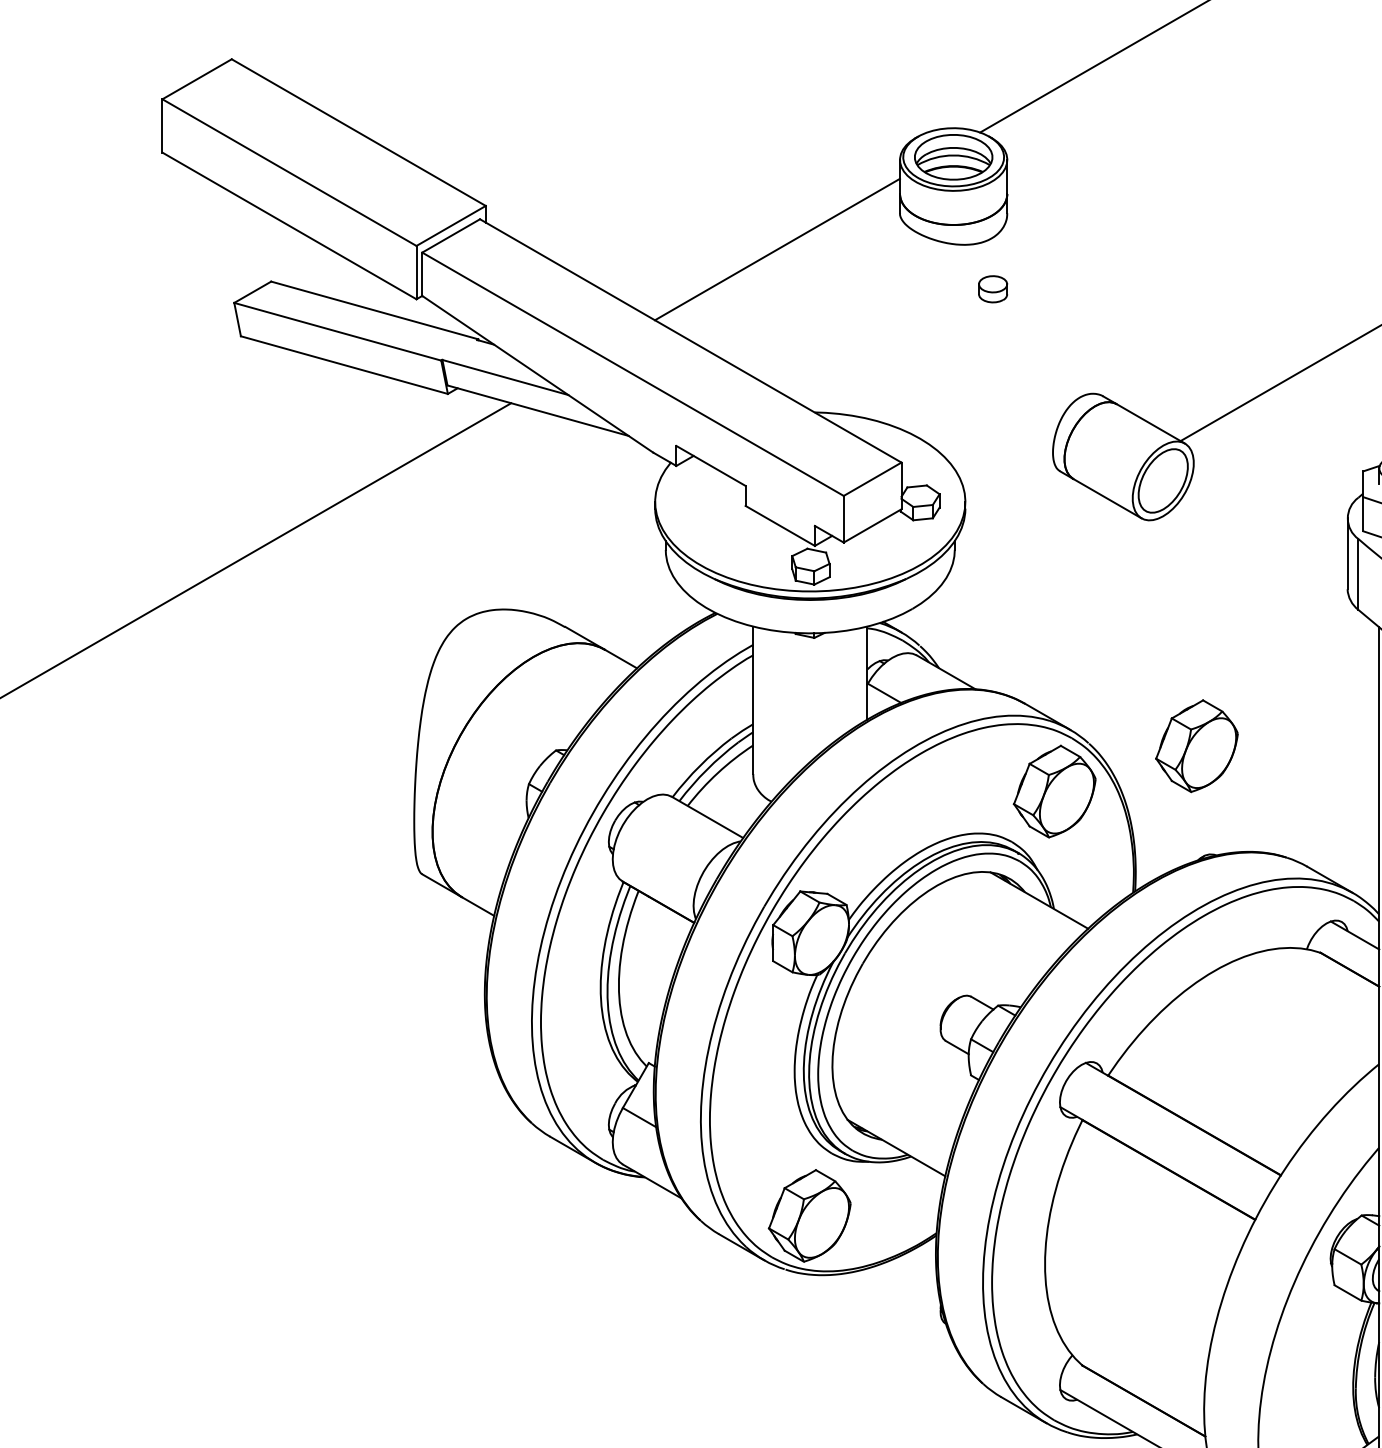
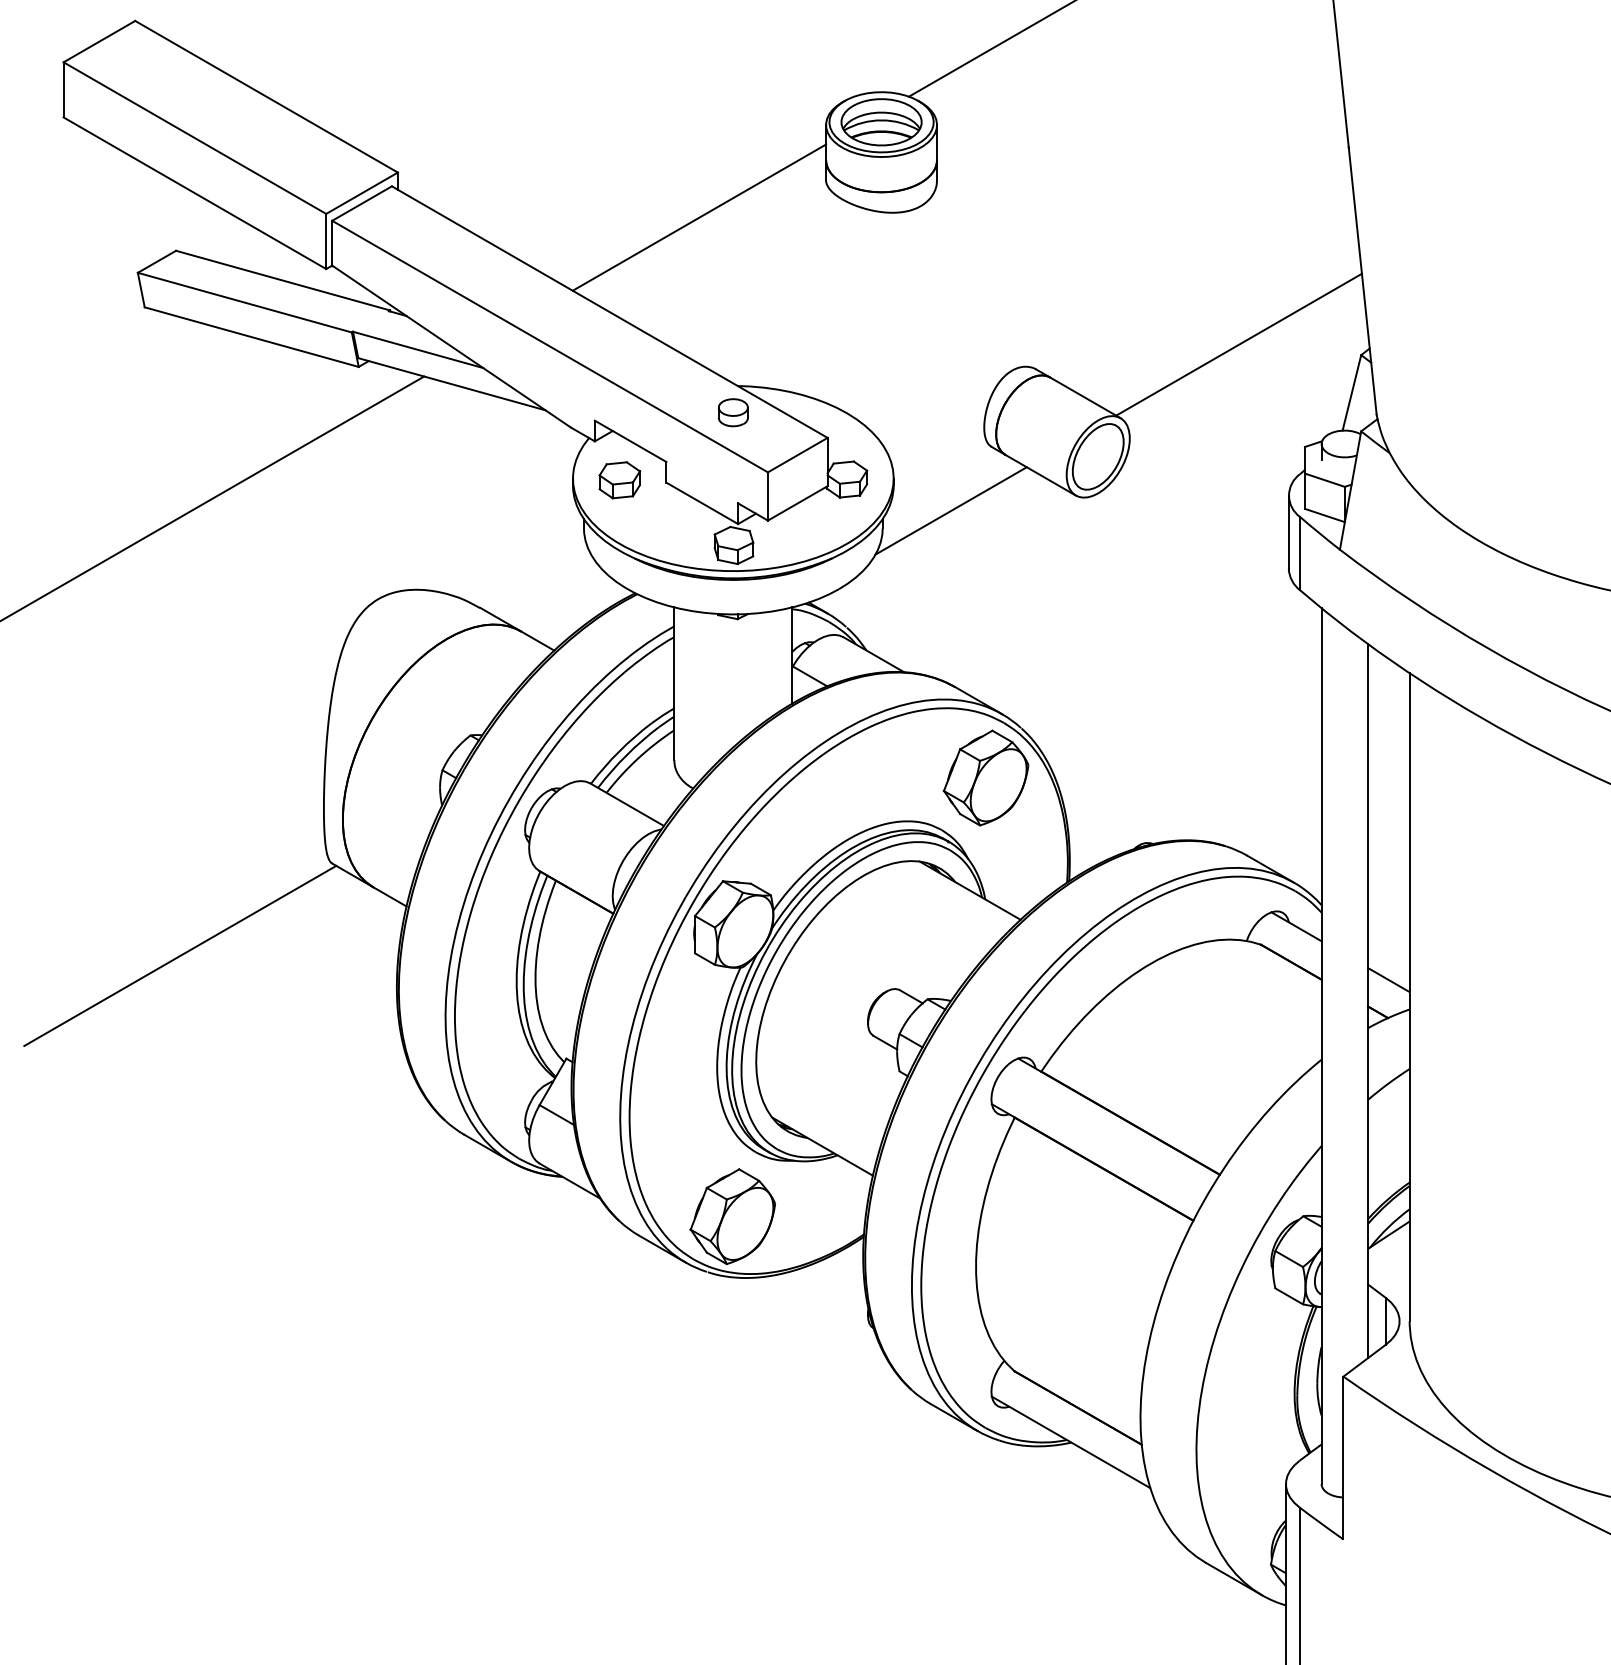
part: (992, 289) -> (732, 412), moved
part: (700, 503) -> (619, 480), added
line: (1020, 532) -> (950, 510), added
part: (1196, 745) -> (1132, 730), removed
line: (275, 963) -> (180, 955), added

